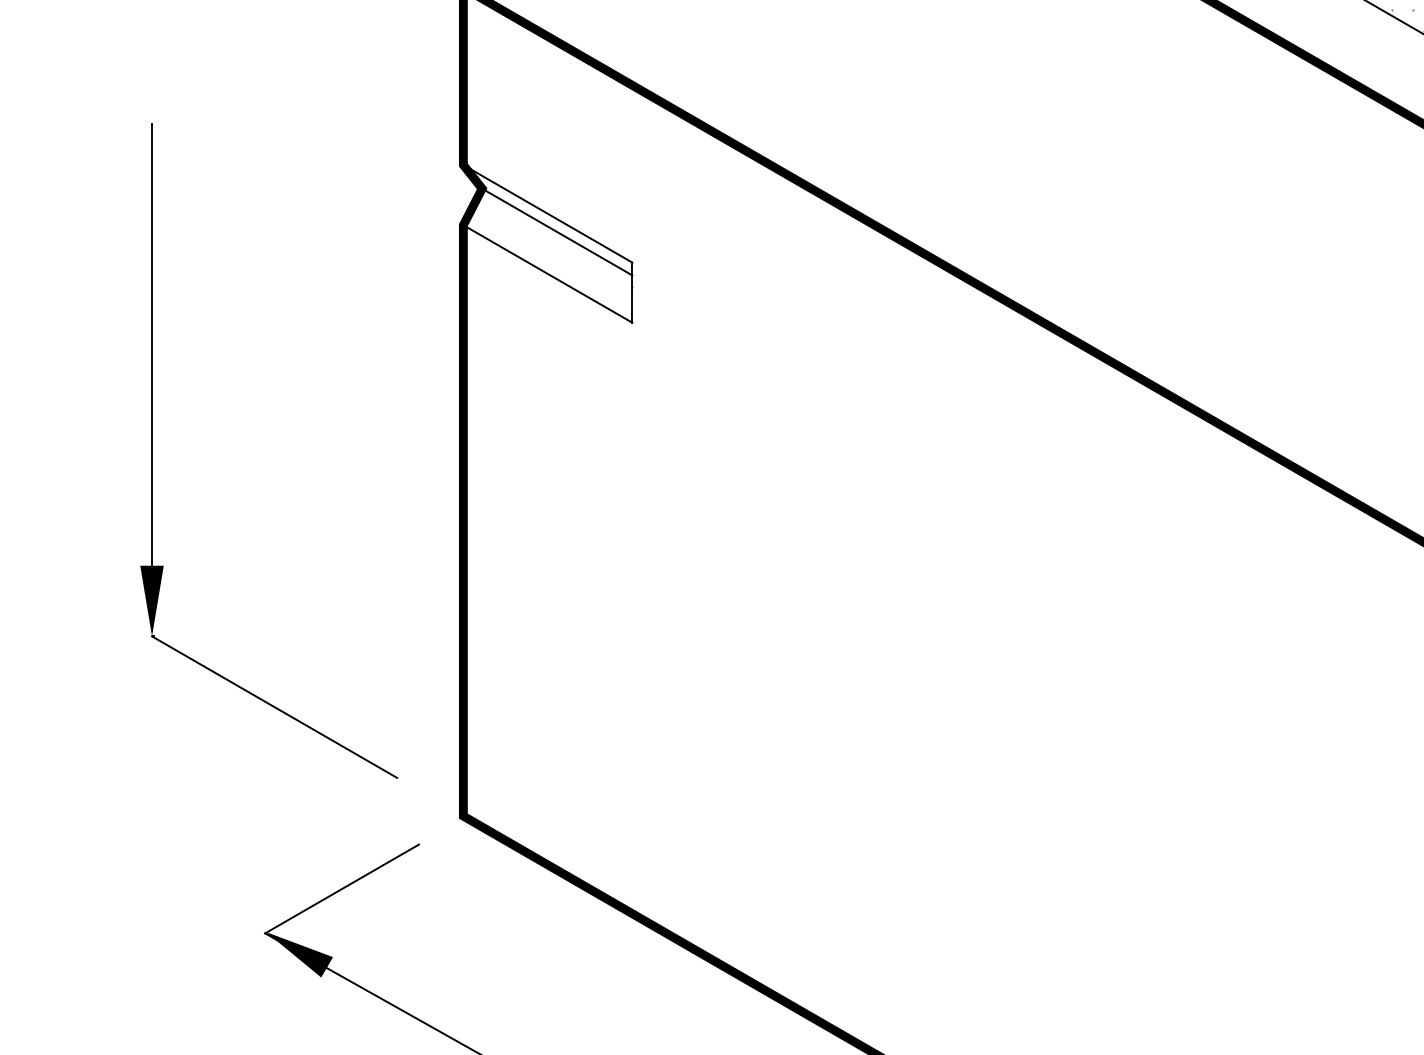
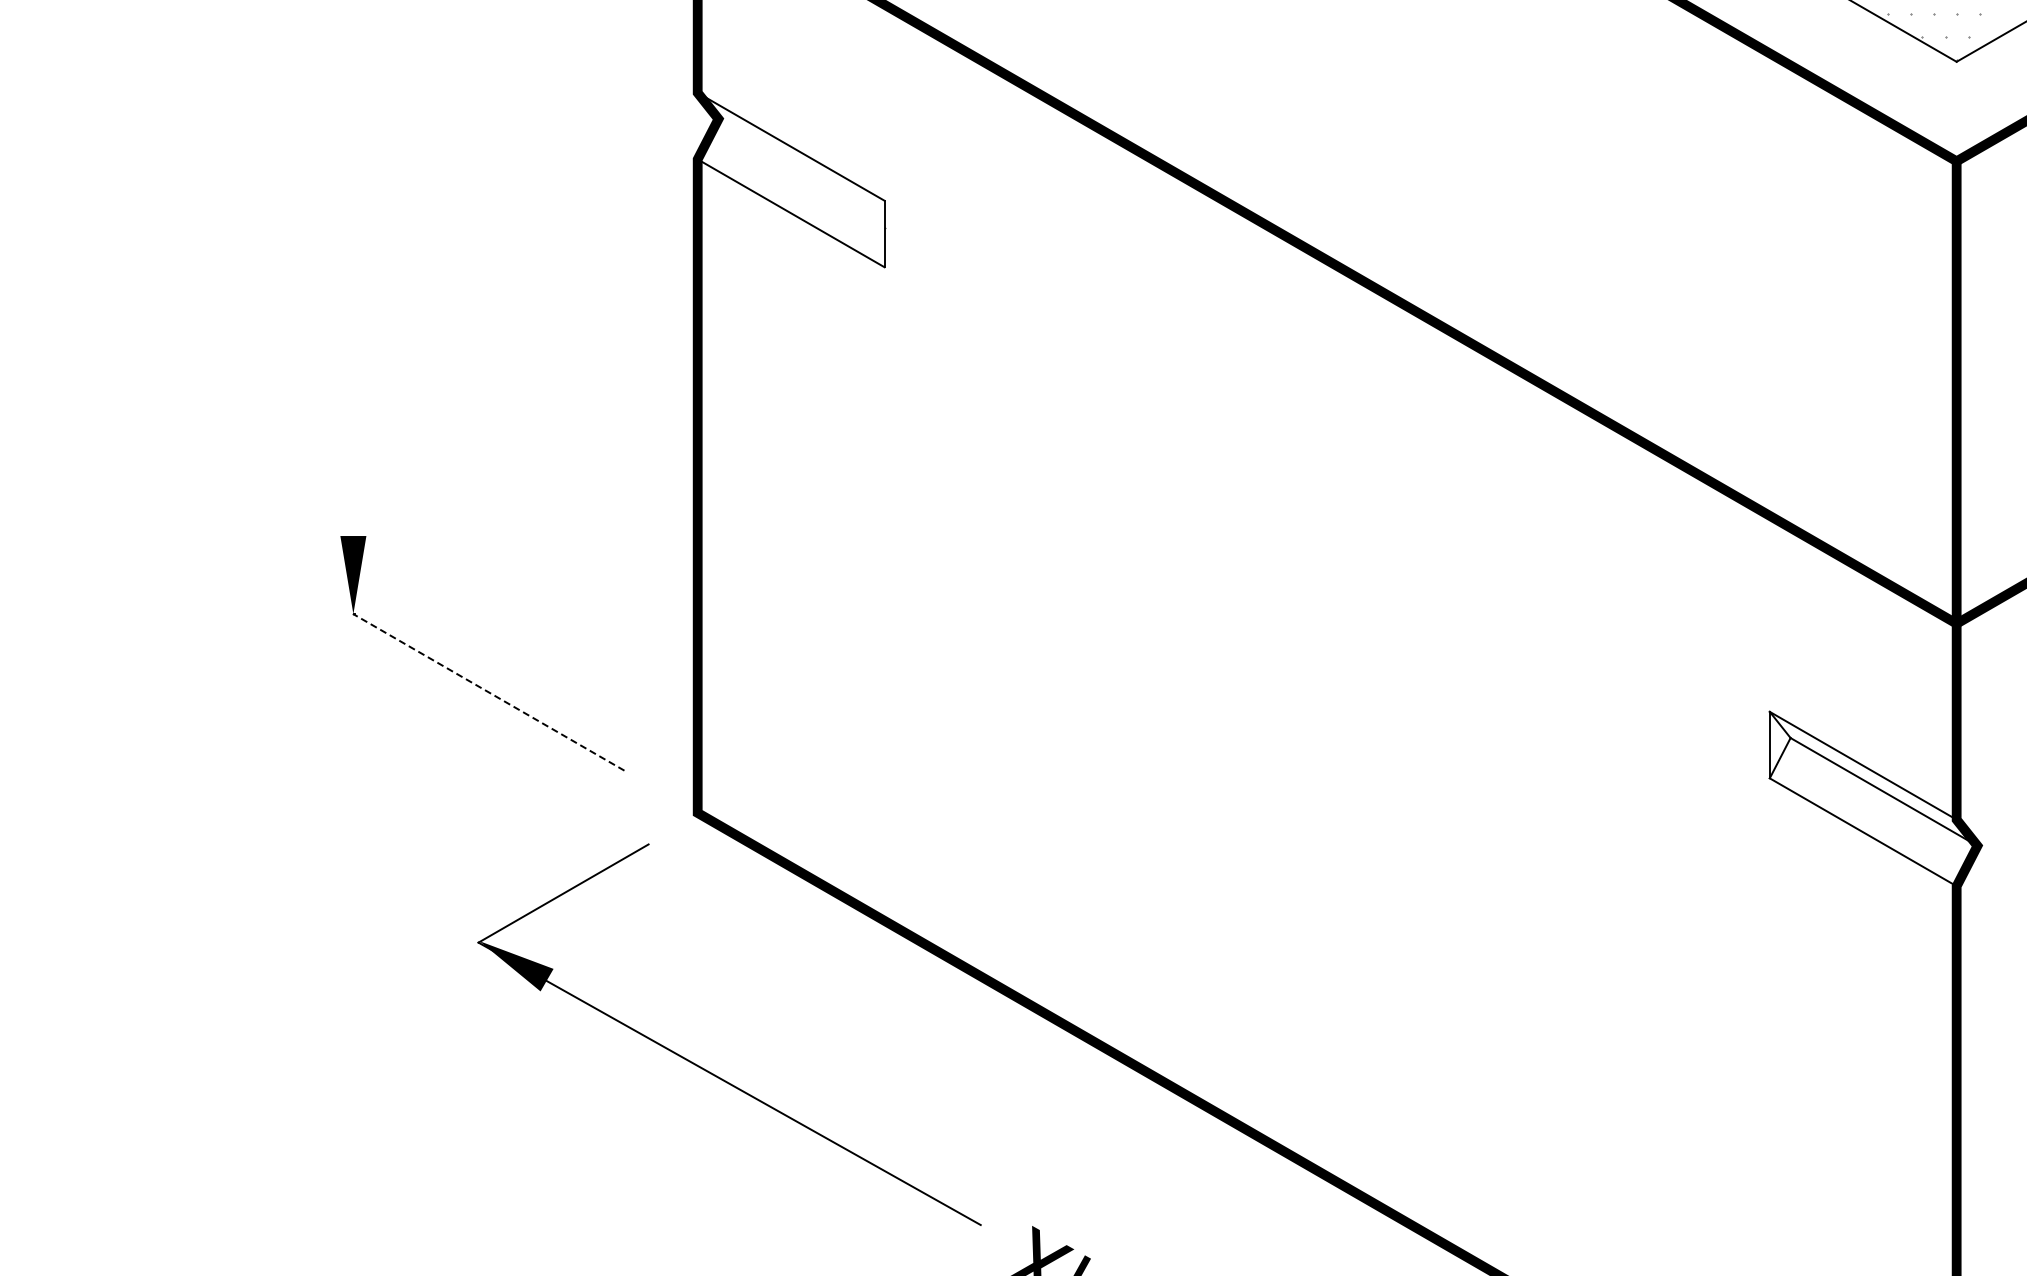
line: (557, 231) -> (801, 166), removed
line: (152, 344) -> (353, 291), removed
line: (274, 707) -> (488, 692), solid -> dashed

